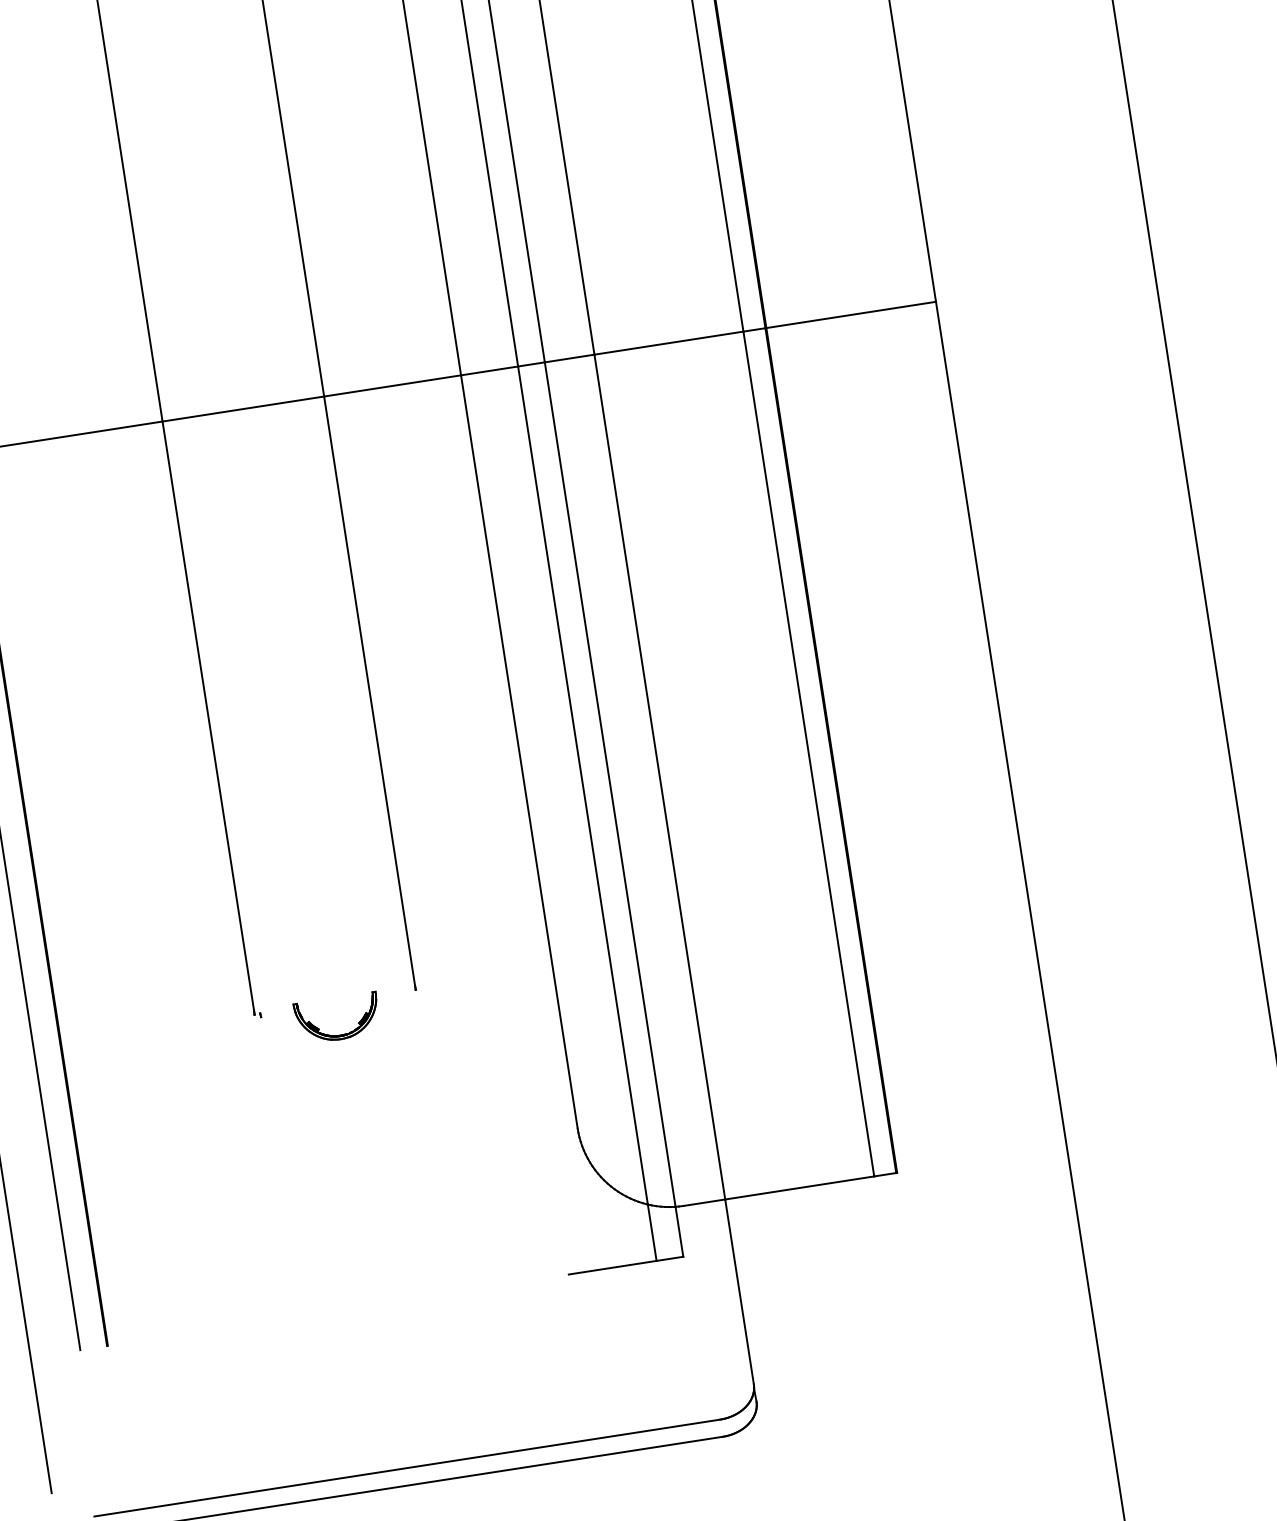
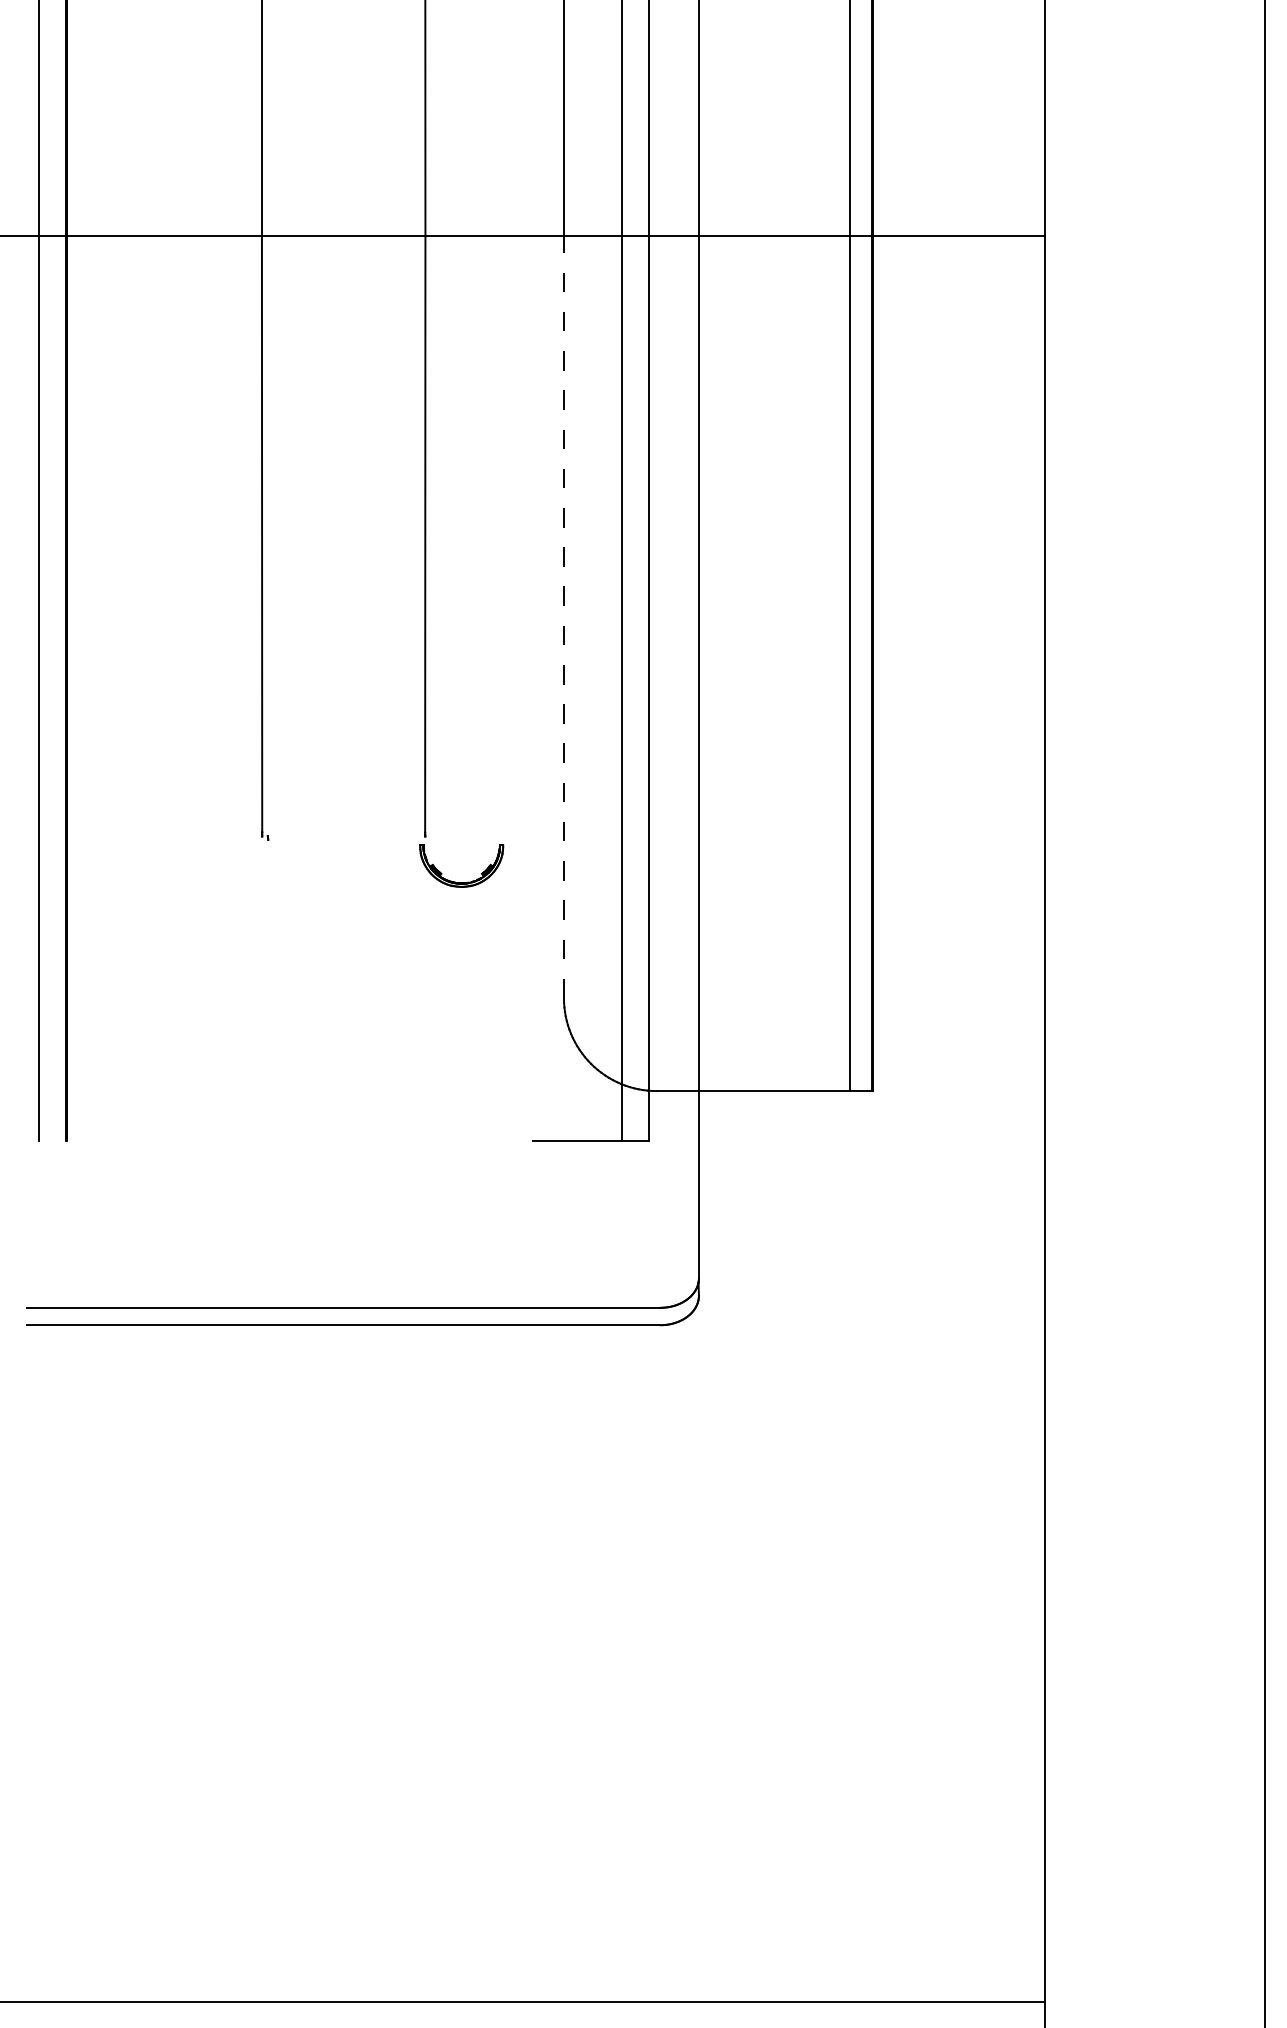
line: (519, 751) -> (564, 616), solid -> dashed
part: (340, 1034) -> (461, 882), moved

